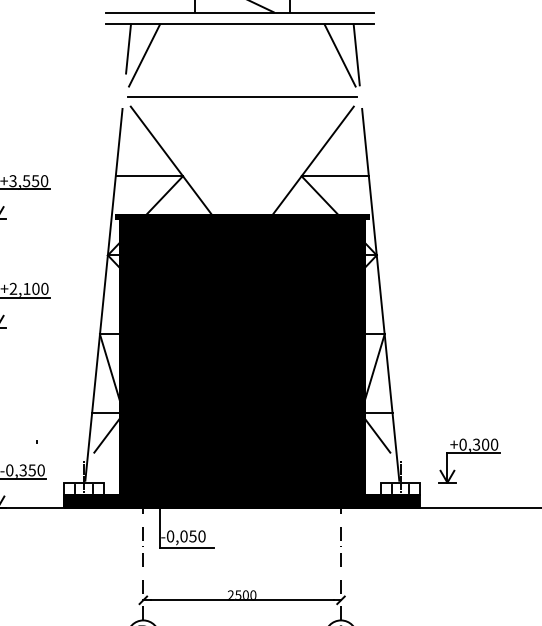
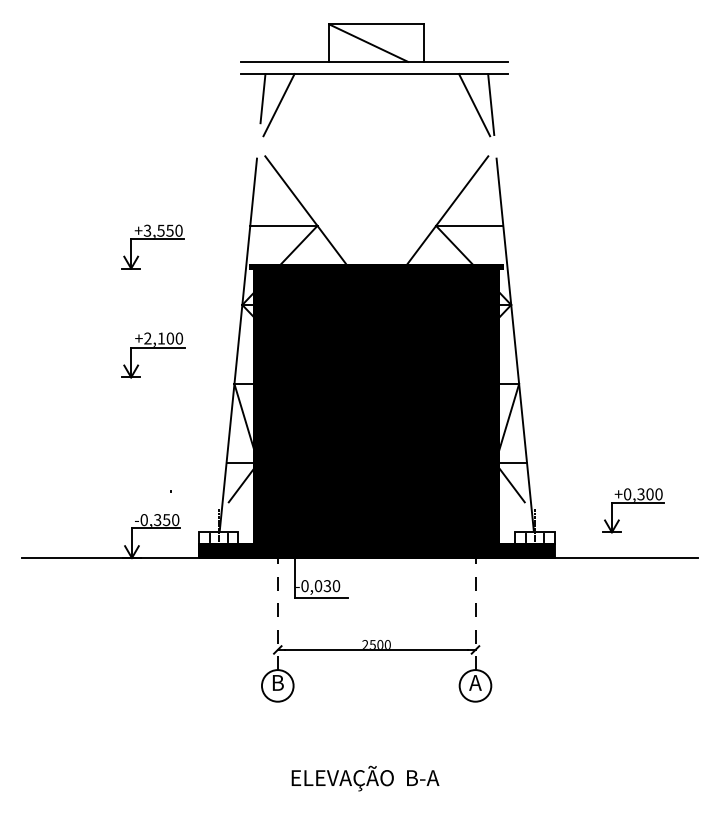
line: (242, 96) -> (376, 146), removed
part: (469, 453) -> (633, 503), moved
text: (193, 535) -> (327, 585), -0,050 -> -0,030

